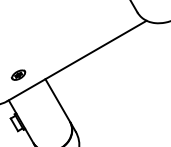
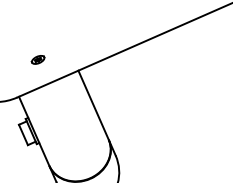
part: (18, 74) -> (38, 58), size x0.6

